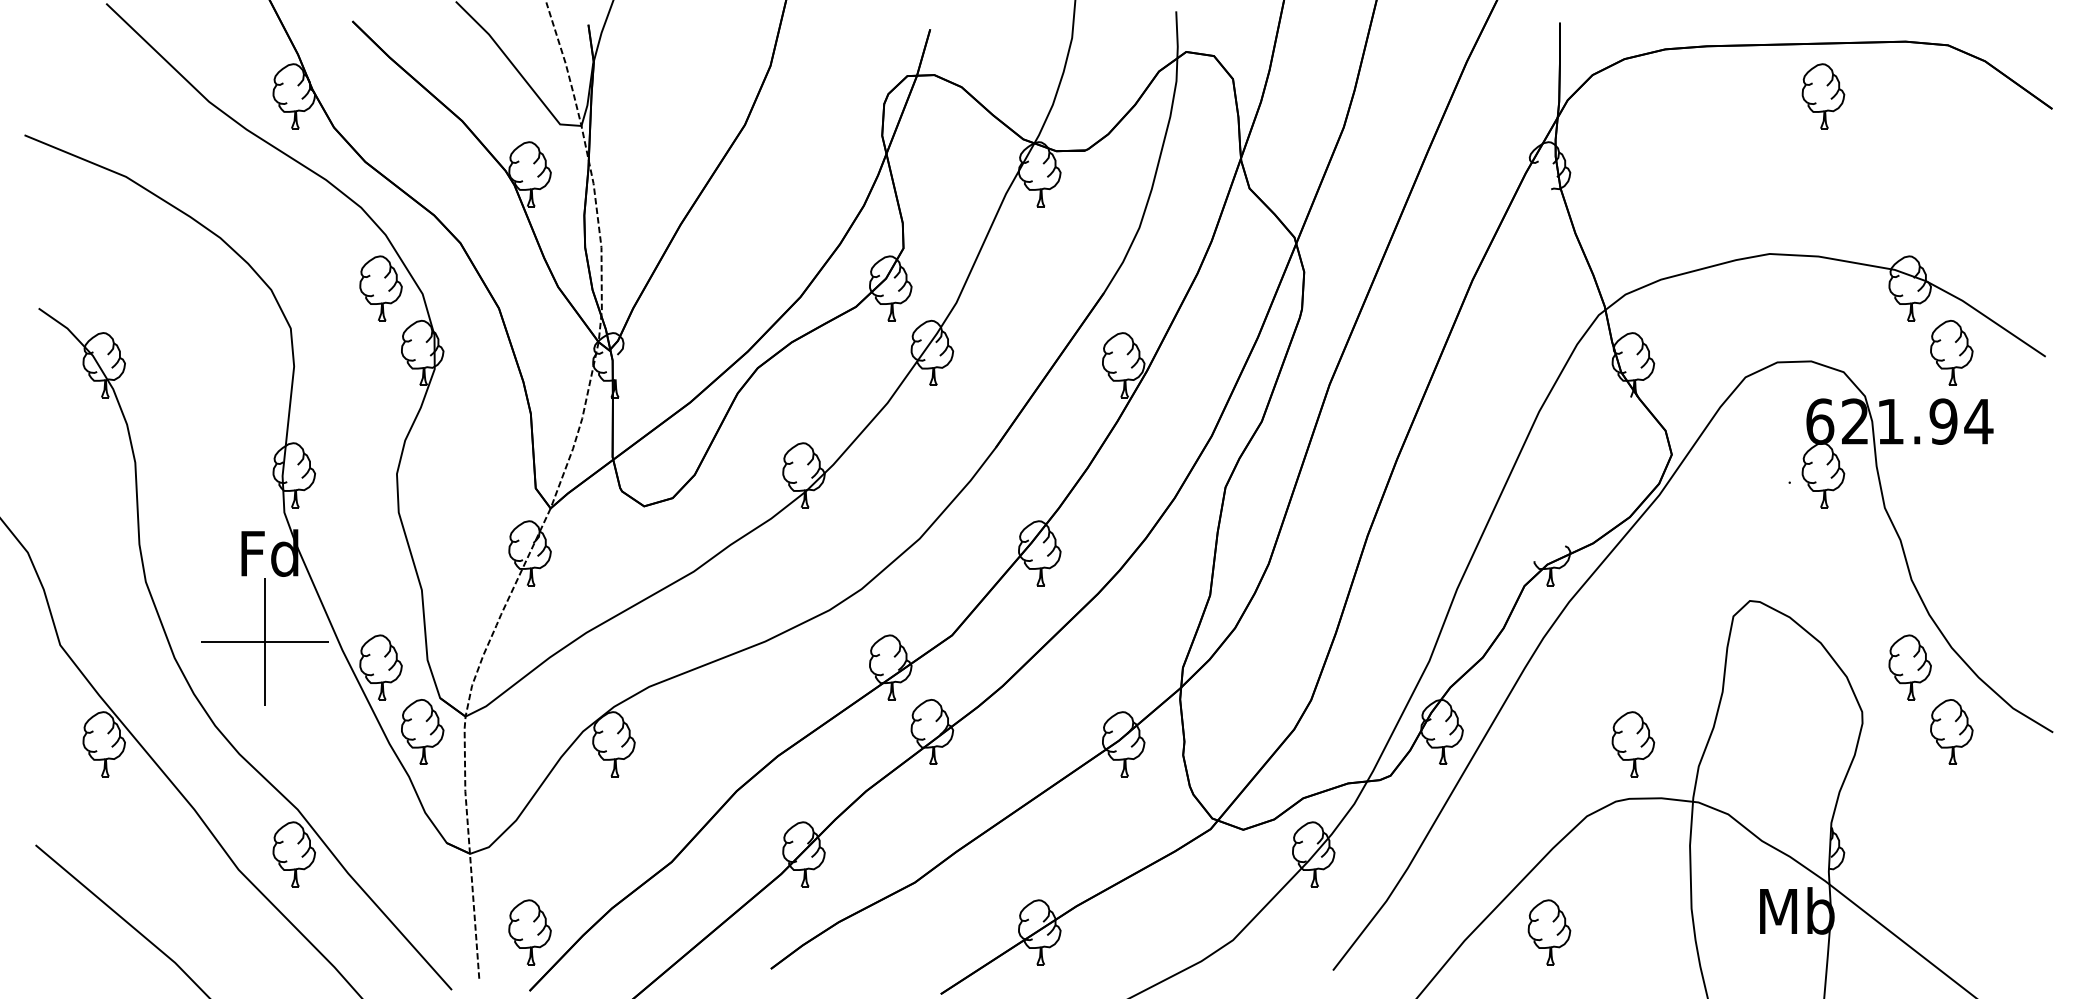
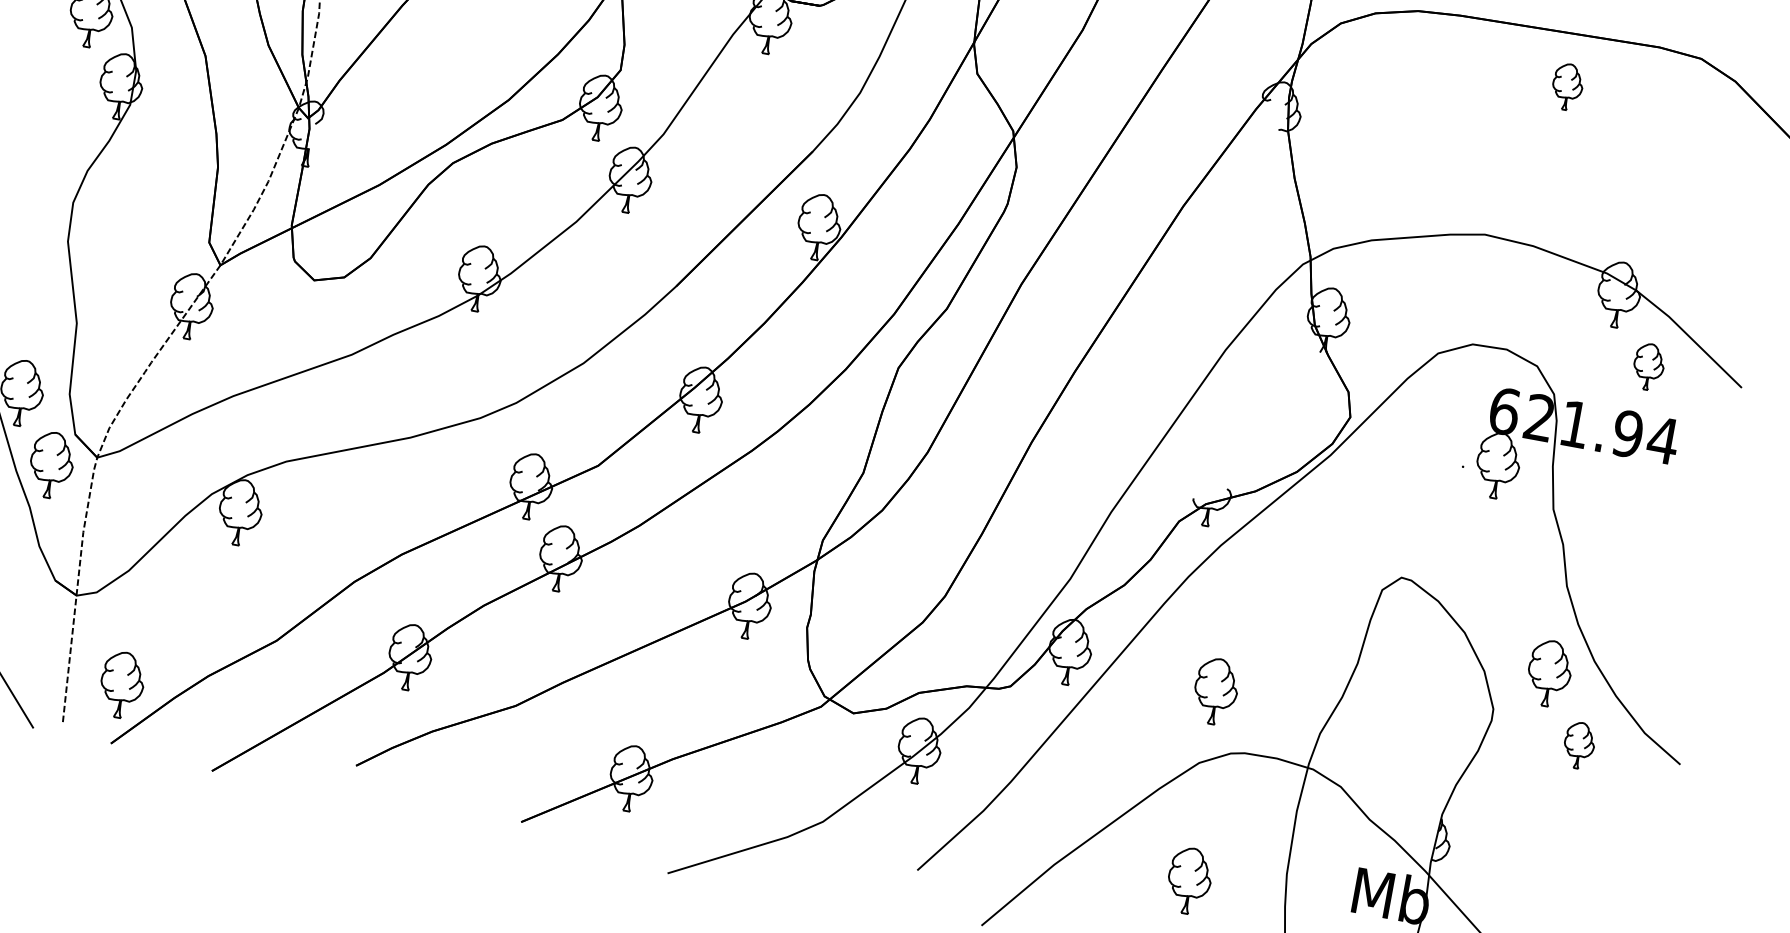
part: (1823, 96) -> (1567, 87), size x0.7
part: (1951, 352) -> (1648, 366), size x0.7
part: (1951, 731) -> (1579, 745), size x0.7
part: (1633, 744) -> (1215, 691), moved
part: (1549, 932) -> (1189, 881), moved

